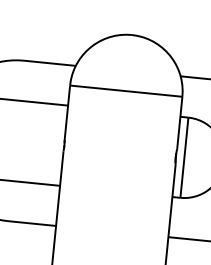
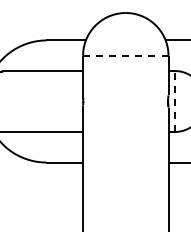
line: (125, 90) -> (125, 55), solid -> dashed
line: (184, 157) -> (174, 101), solid -> dashed

